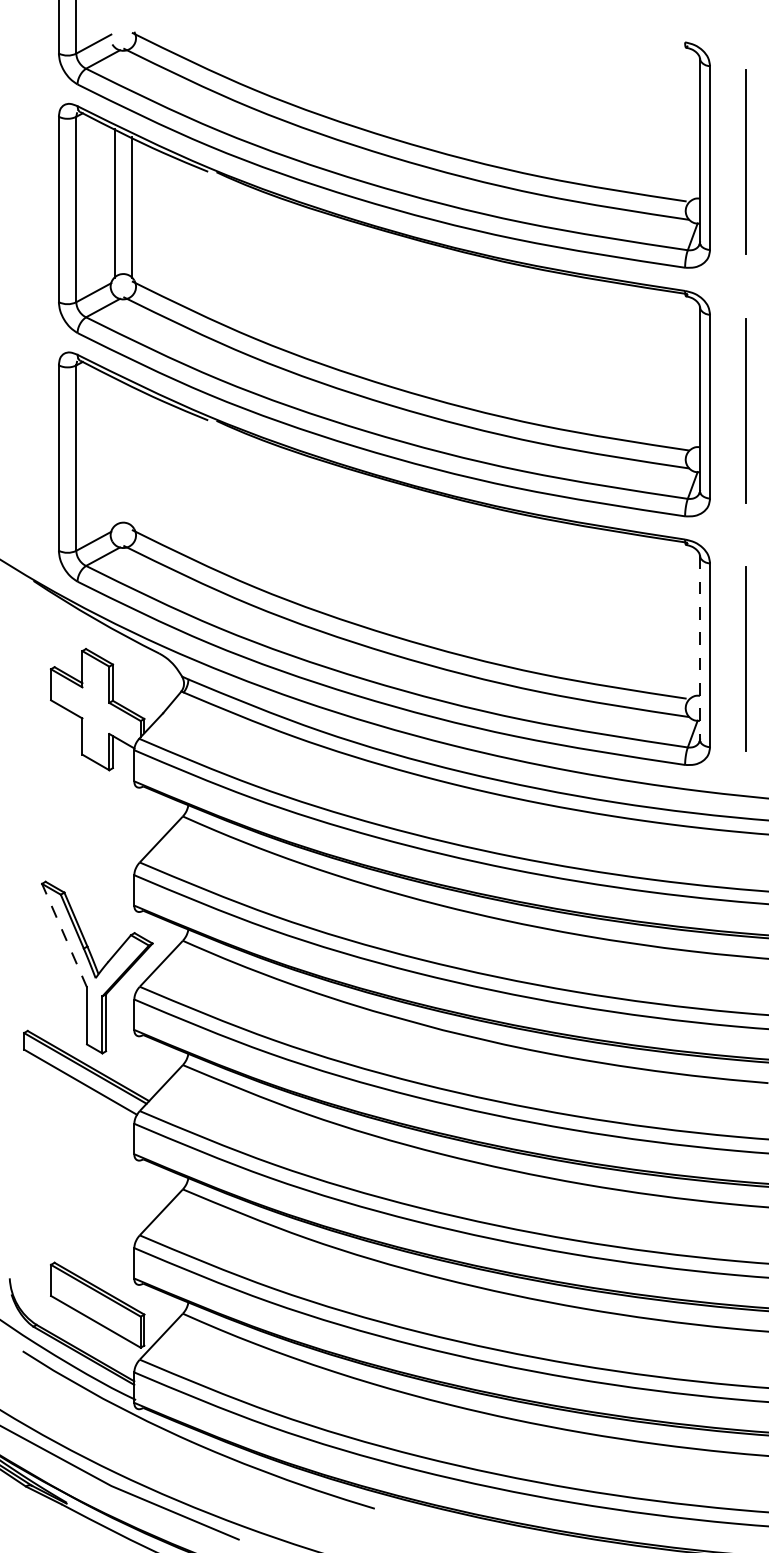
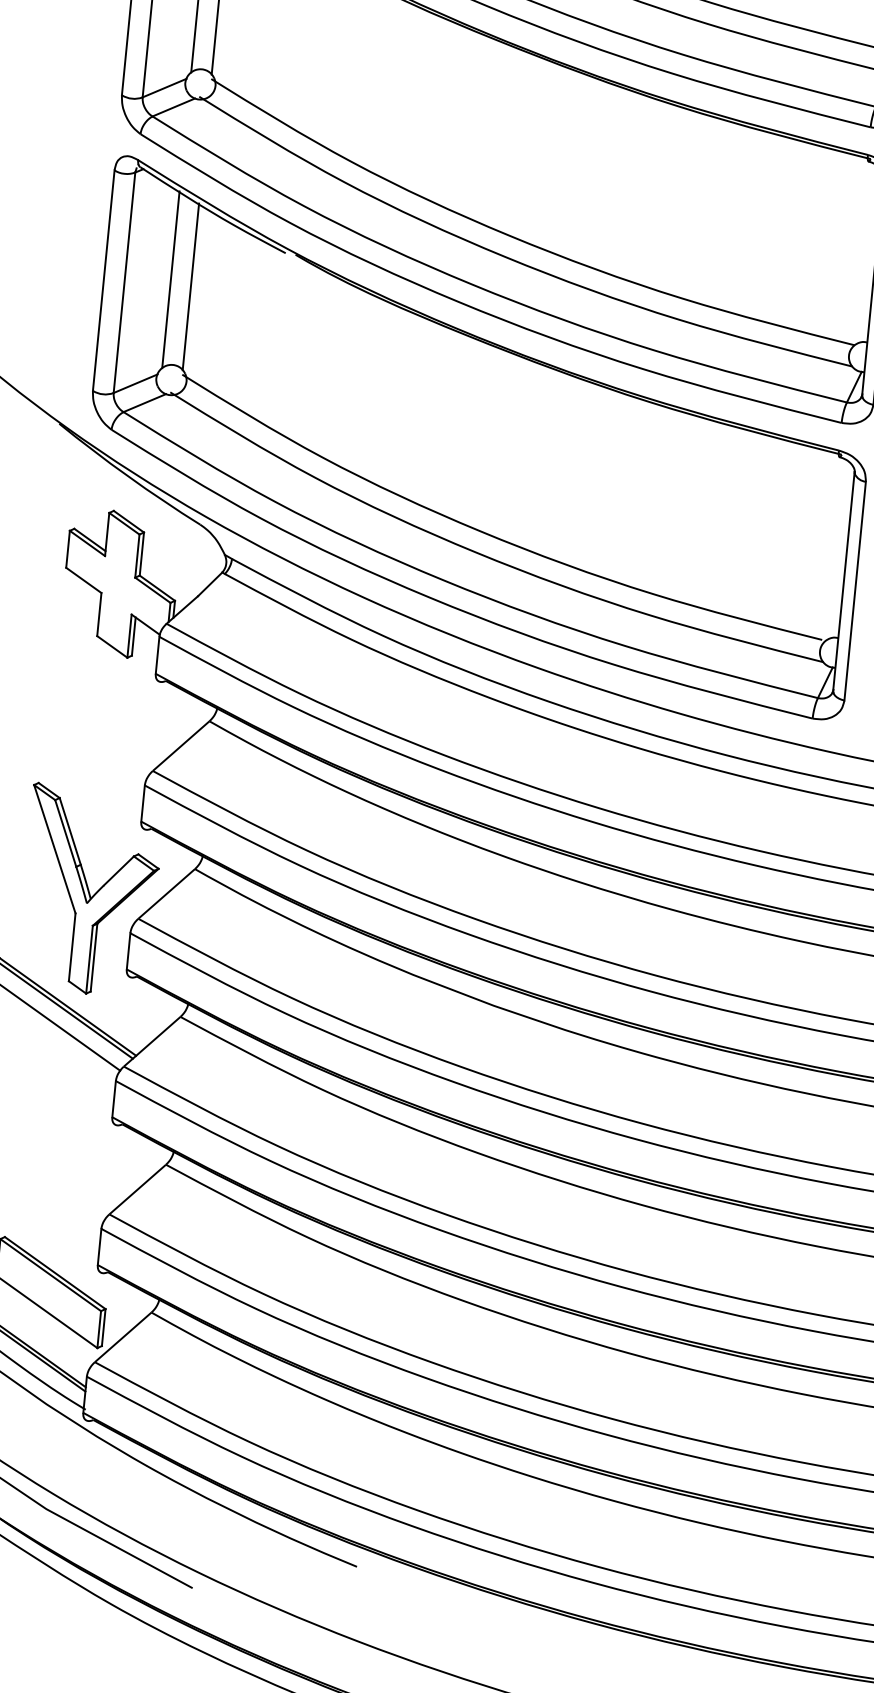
line: (114, 451) -> (170, 279), added
line: (131, 456) -> (190, 287), added
line: (699, 648) -> (843, 581), dashed -> solid
line: (64, 935) -> (54, 849), dashed -> solid

